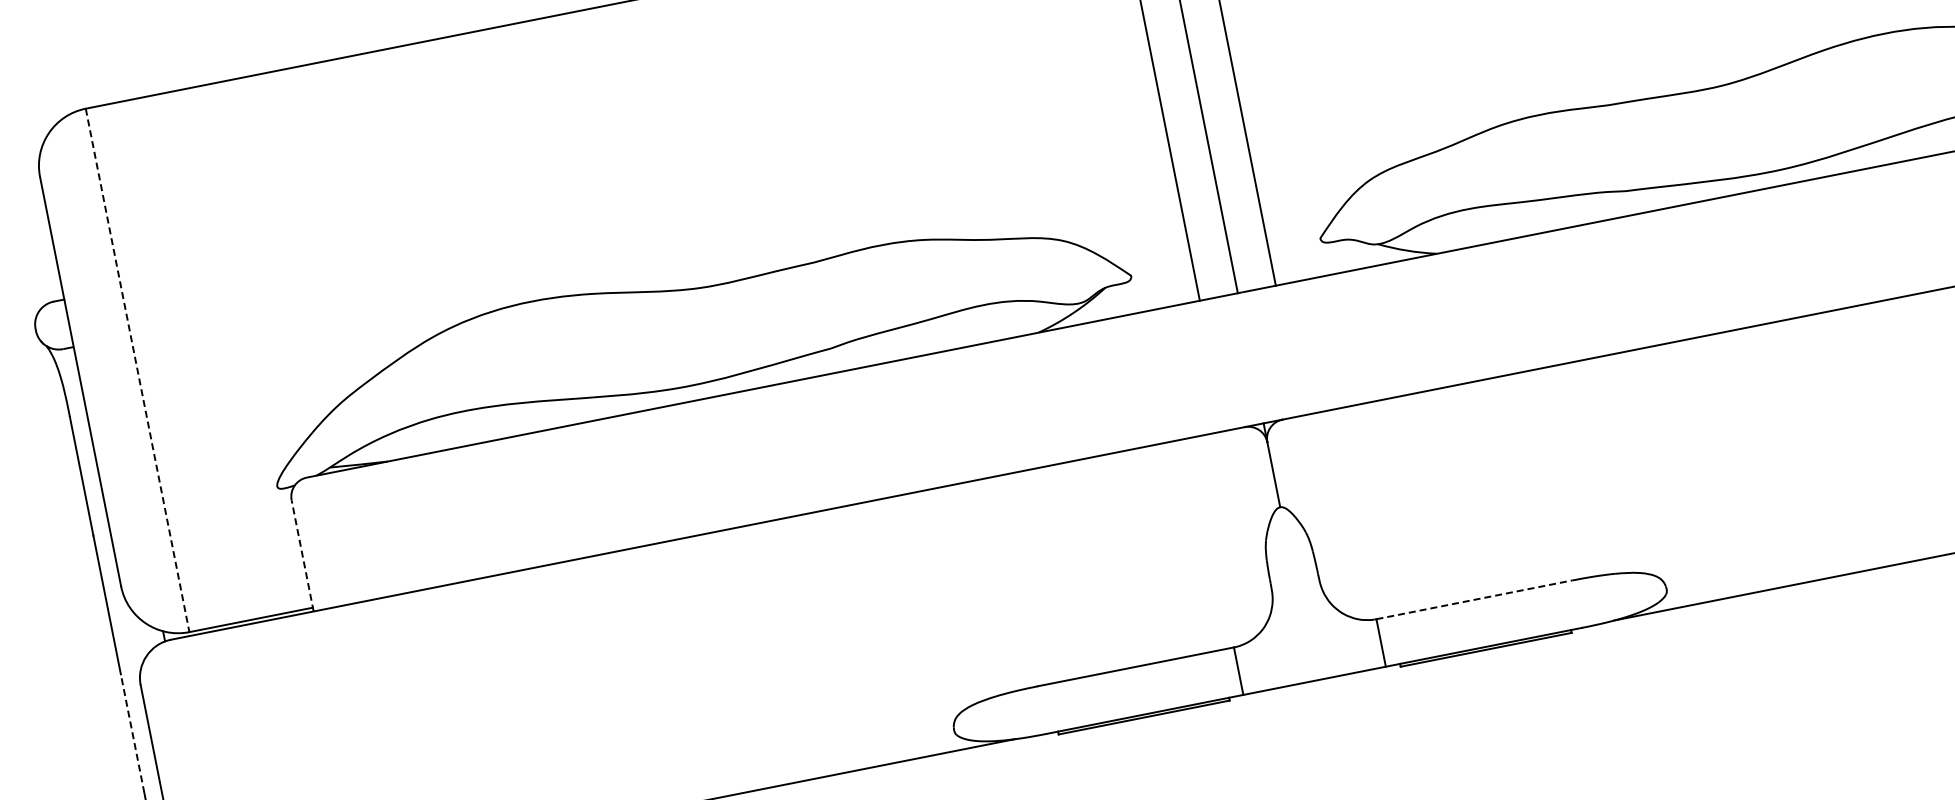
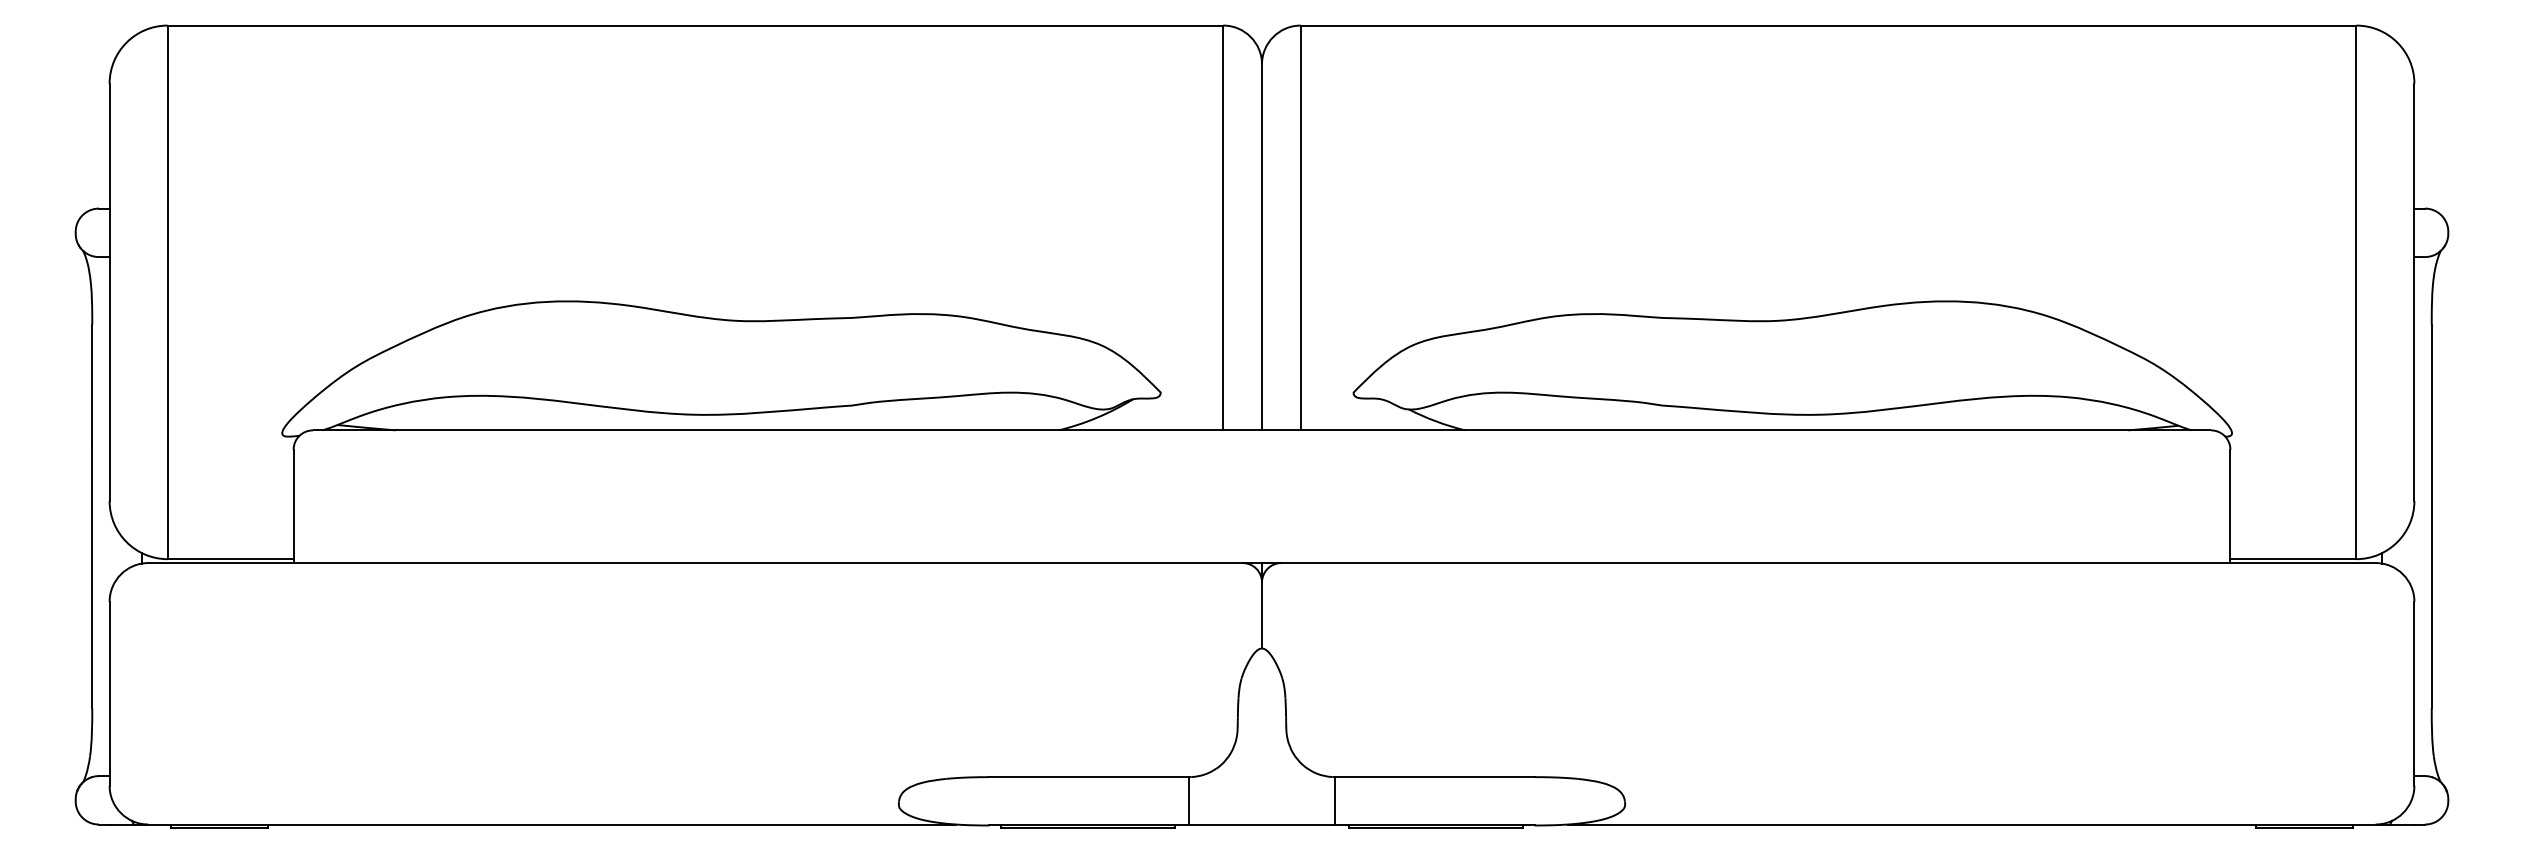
line: (137, 370) -> (167, 292), dashed -> solid
line: (302, 556) -> (293, 506), dashed -> solid
line: (1474, 600) -> (1434, 777), dashed -> solid
line: (132, 733) -> (92, 647), dashed -> solid

